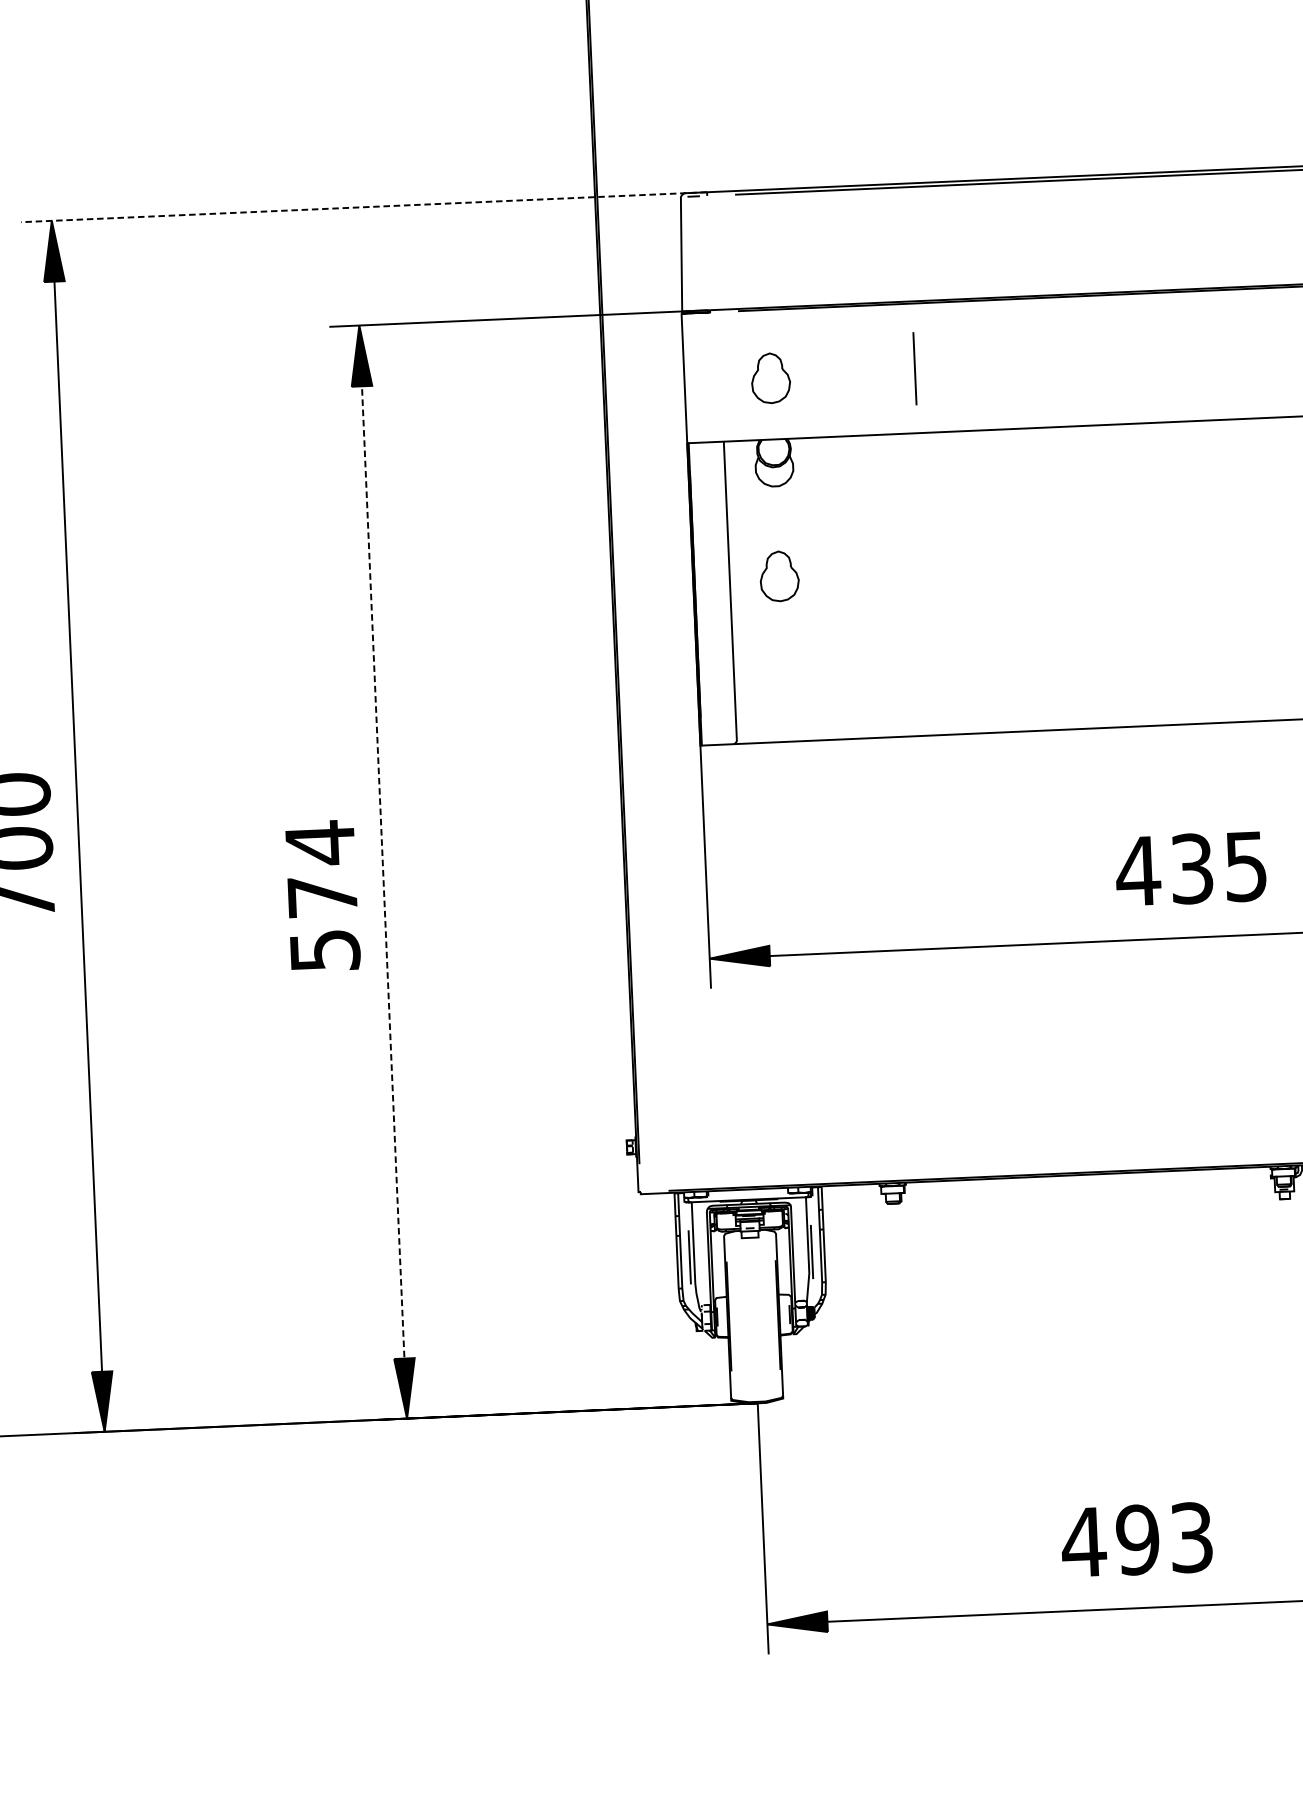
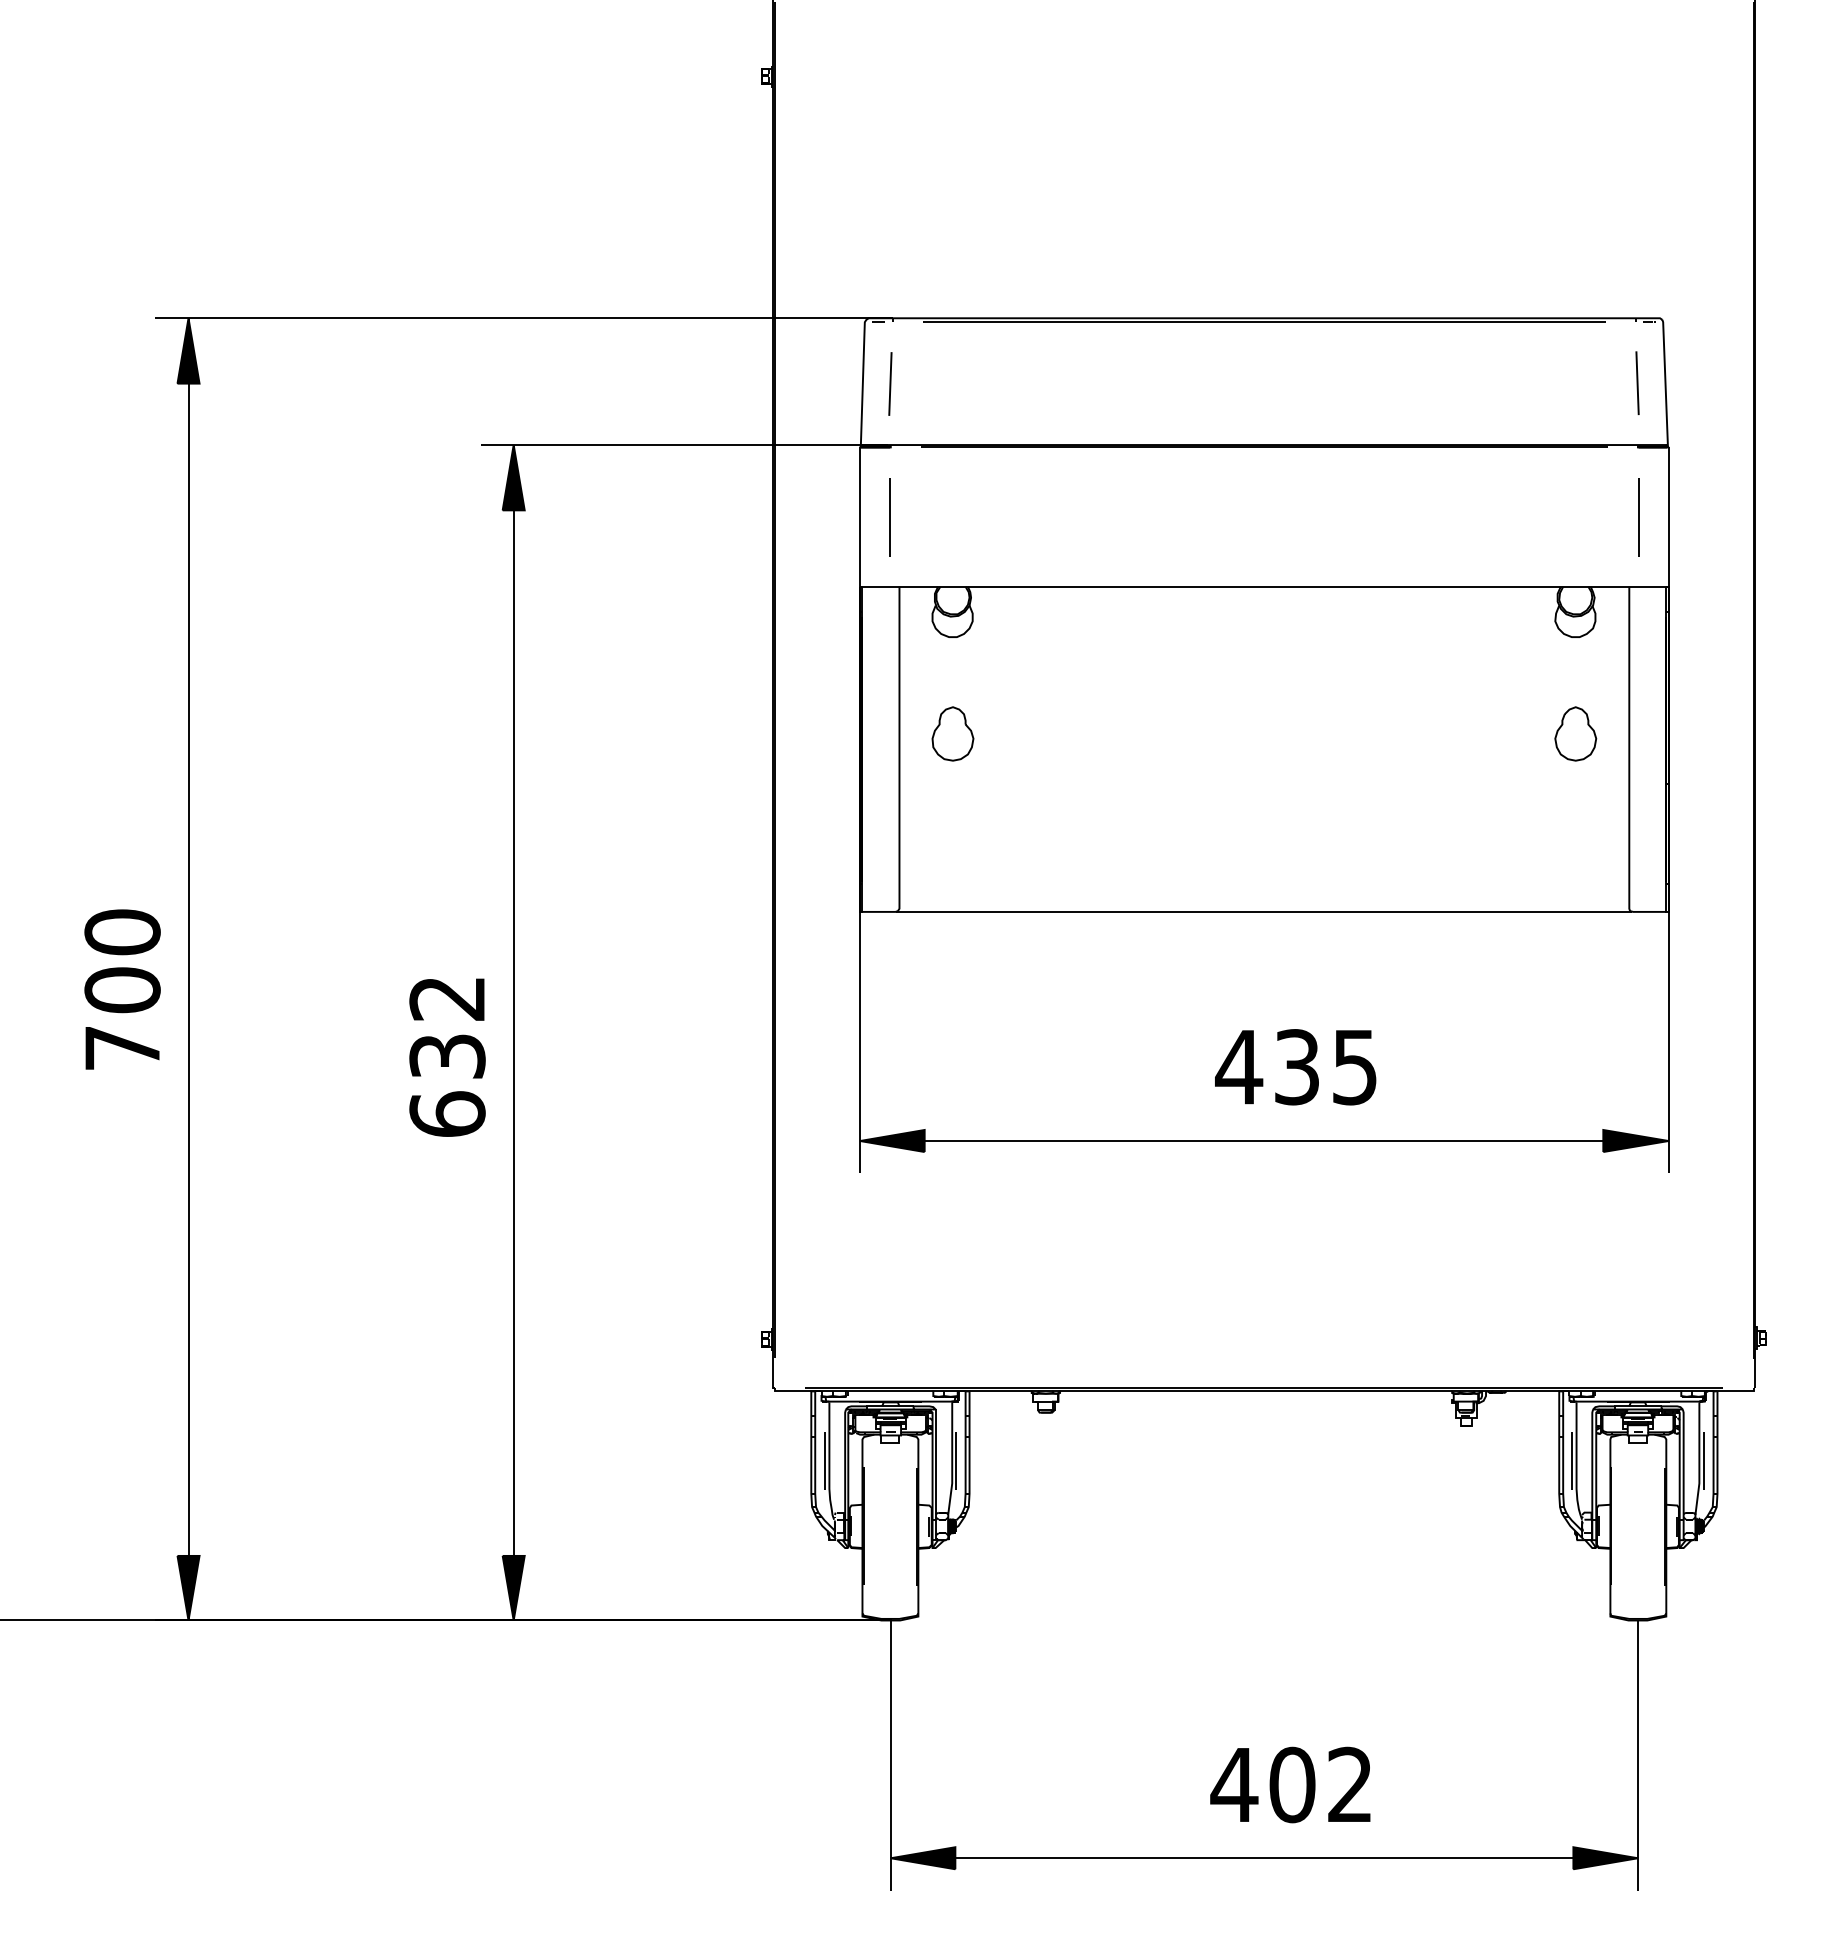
line: (364, 207) -> (524, 318), dashed -> solid
line: (707, 253) -> (890, 383), added
line: (914, 368) -> (889, 517), moved
part: (770, 377) -> (952, 520), removed
text: (1190, 869) -> (1295, 1067), moved
line: (383, 871) -> (513, 1032), dashed -> solid
text: (322, 895) -> (447, 1055), 574 -> 632
text: (1163, 1538) -> (1320, 1784), 493 -> 402

